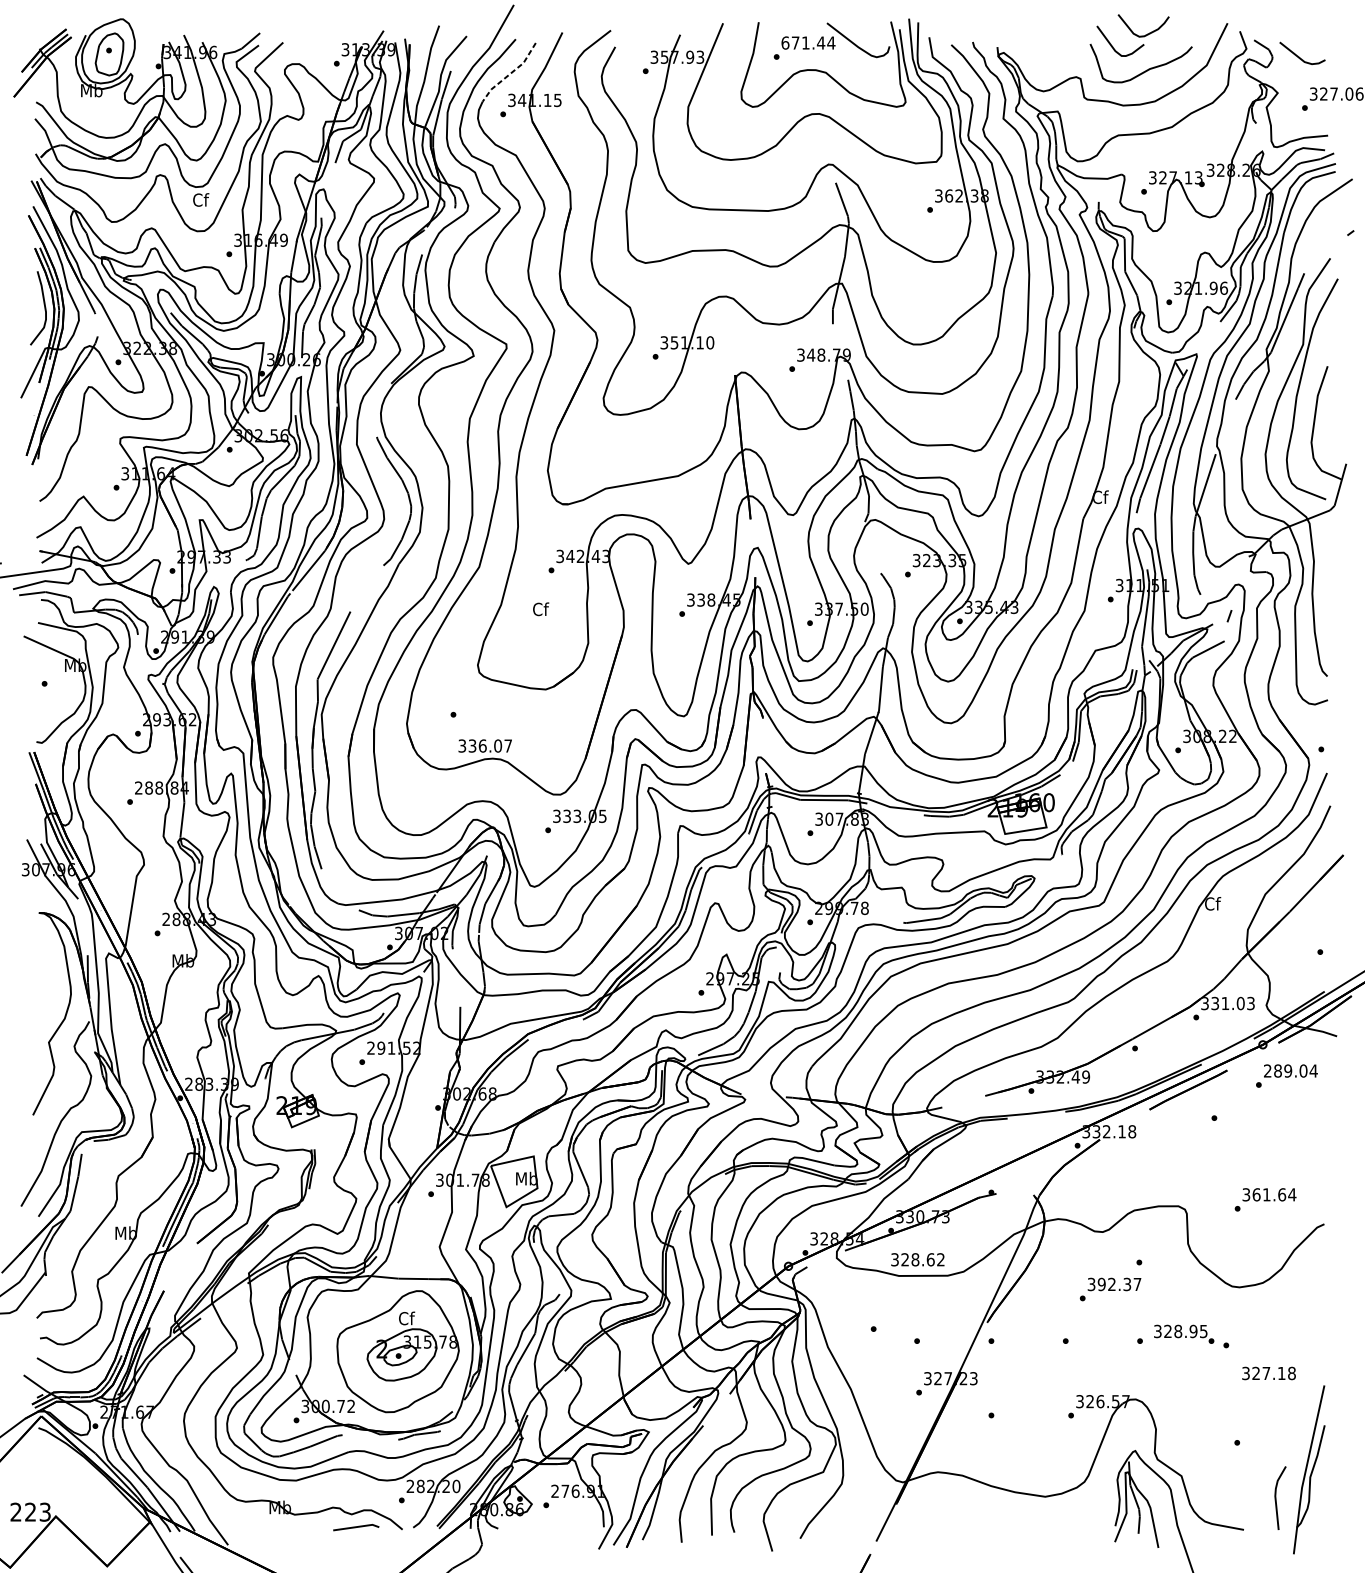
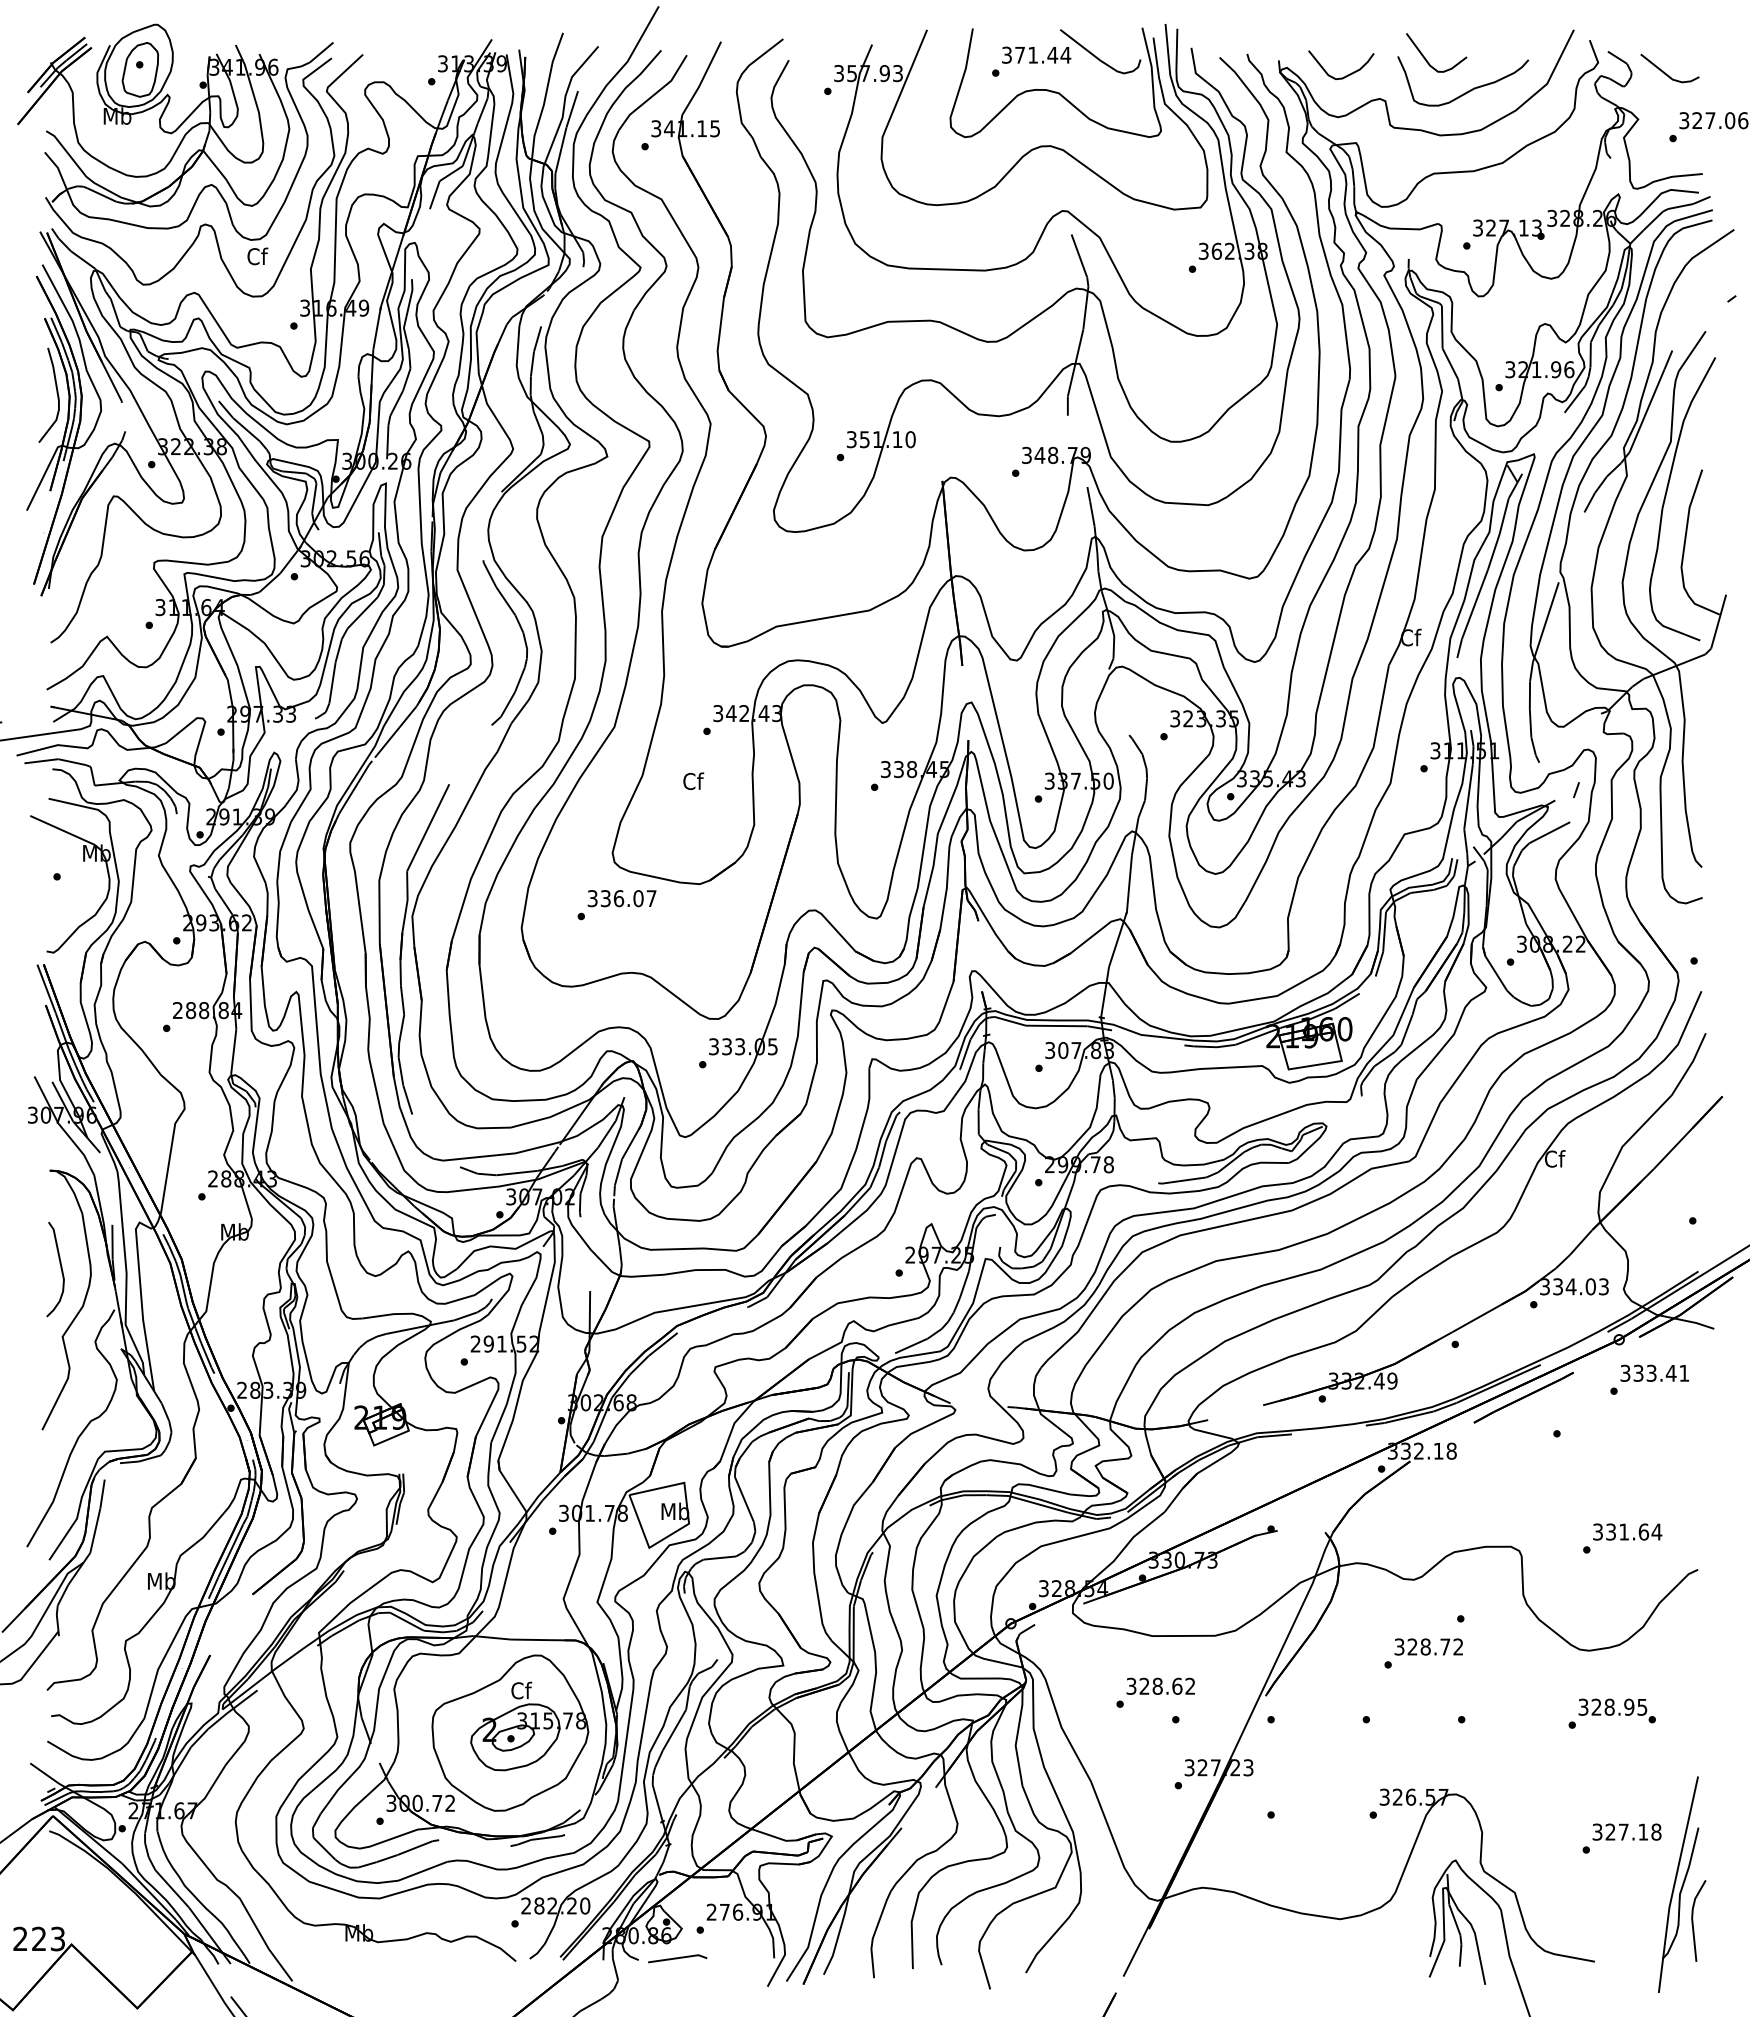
curve: (1146, 33) -> (1345, 75), moved
text: (785, 42) -> (1007, 54), 671.44 -> 371.44
line: (510, 73) -> (654, 94), dashed -> solid
text: (484, 745) -> (621, 898), moved
curve: (47, 989) -> (60, 1268), added
text: (1224, 1003) -> (1570, 1286), 331.03 -> 334.03
text: (1290, 1070) -> (1654, 1372), 289.04 -> 333.41
text: (1256, 1194) -> (1611, 1531), 361.64 -> 331.64
text: (917, 1259) -> (1160, 1685), moved
text: (1119, 1284) -> (1435, 1646), 392.37 -> 328.72
text: (1183, 1333) -> (1616, 1710), moved
text: (1268, 1372) -> (1626, 1831), moved
line: (1276, 1497) -> (1693, 1920), moved
line: (356, 1527) -> (677, 1958), moved

